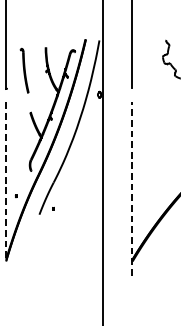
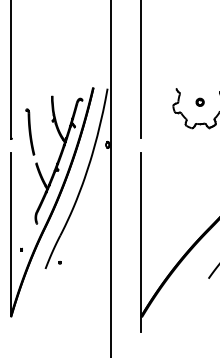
part: (24, 70) -> (30, 131), moved
line: (5, 181) -> (10, 234), dashed -> solid
line: (132, 189) -> (141, 242), dashed -> solid

